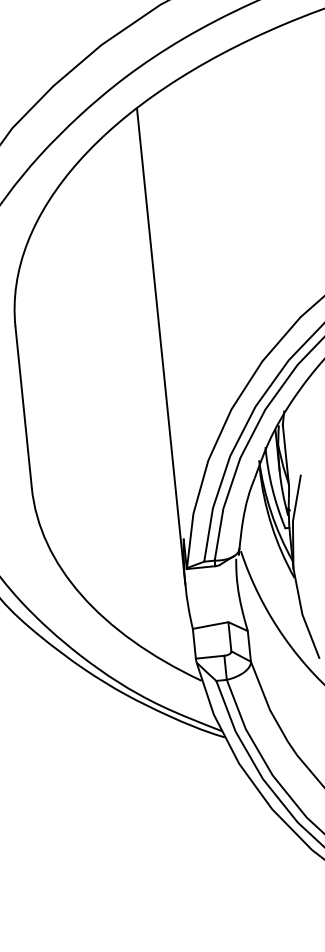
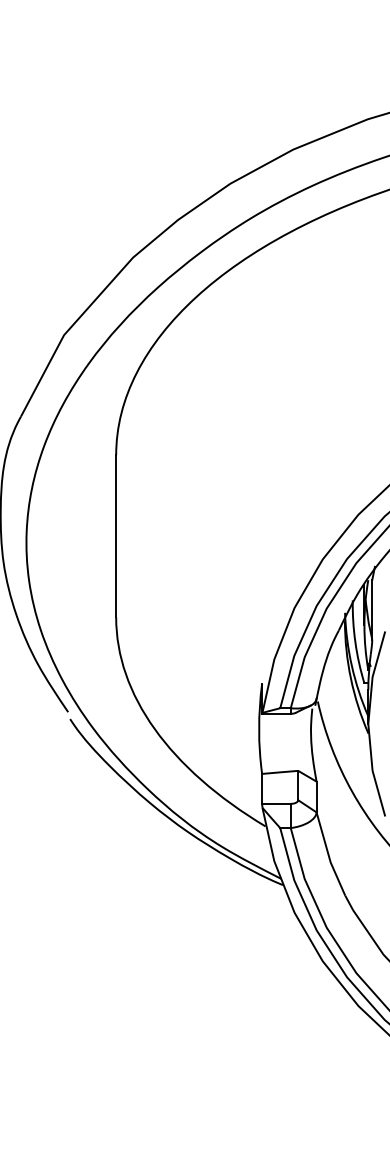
line: (161, 346) -> (259, 489), removed

